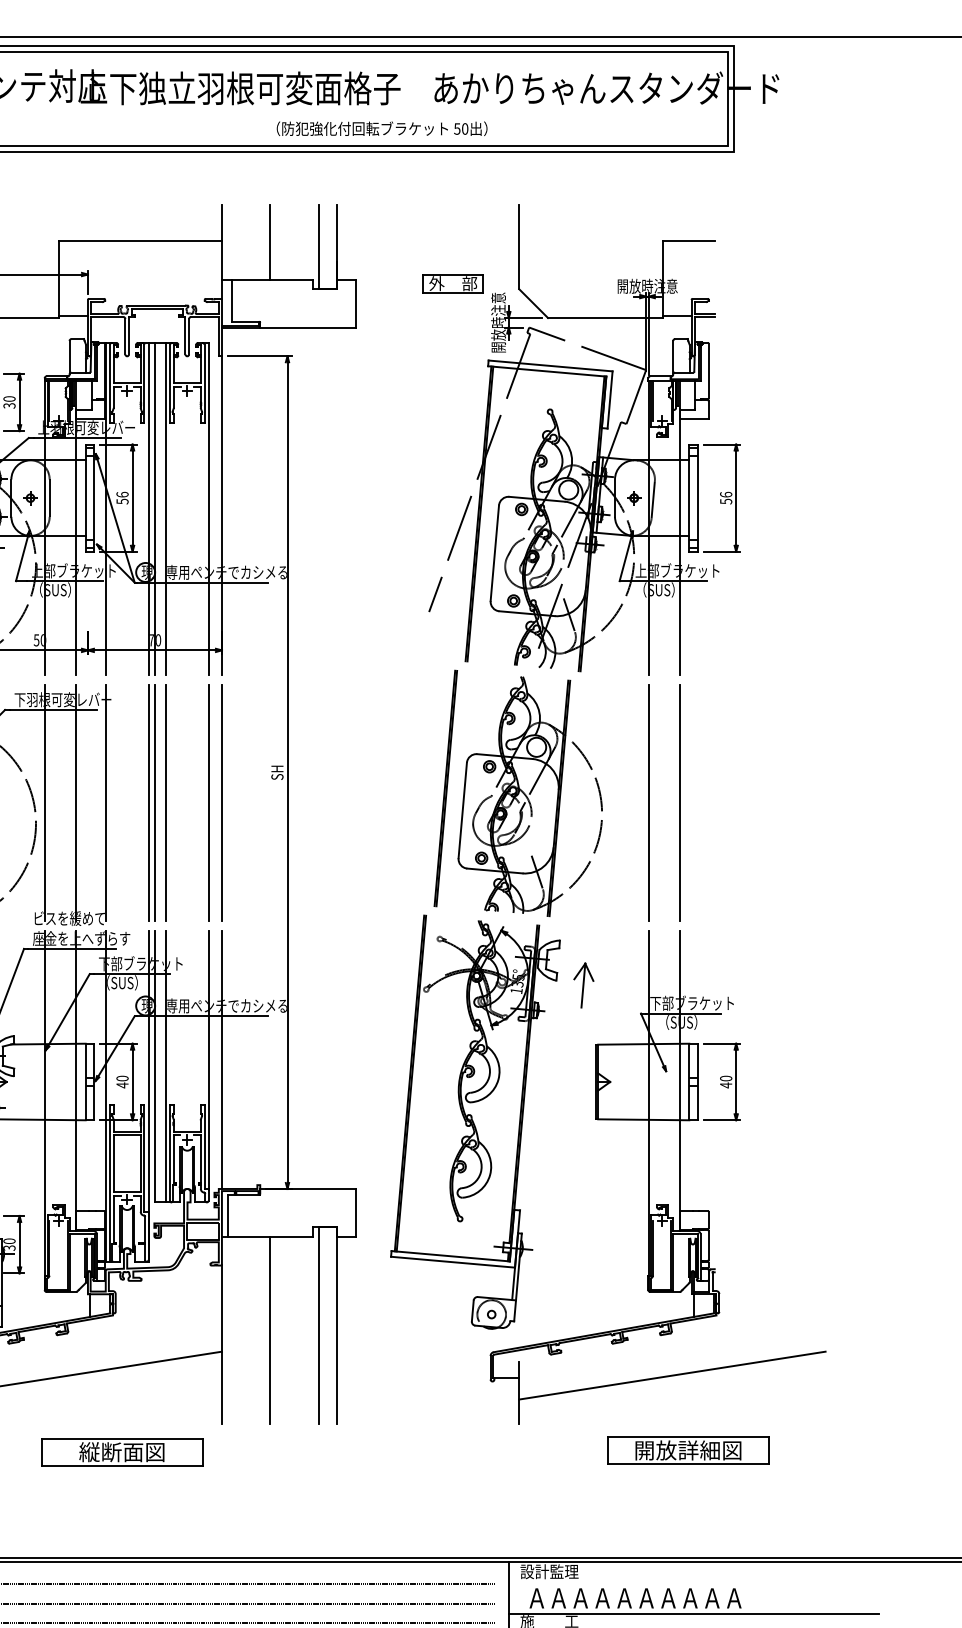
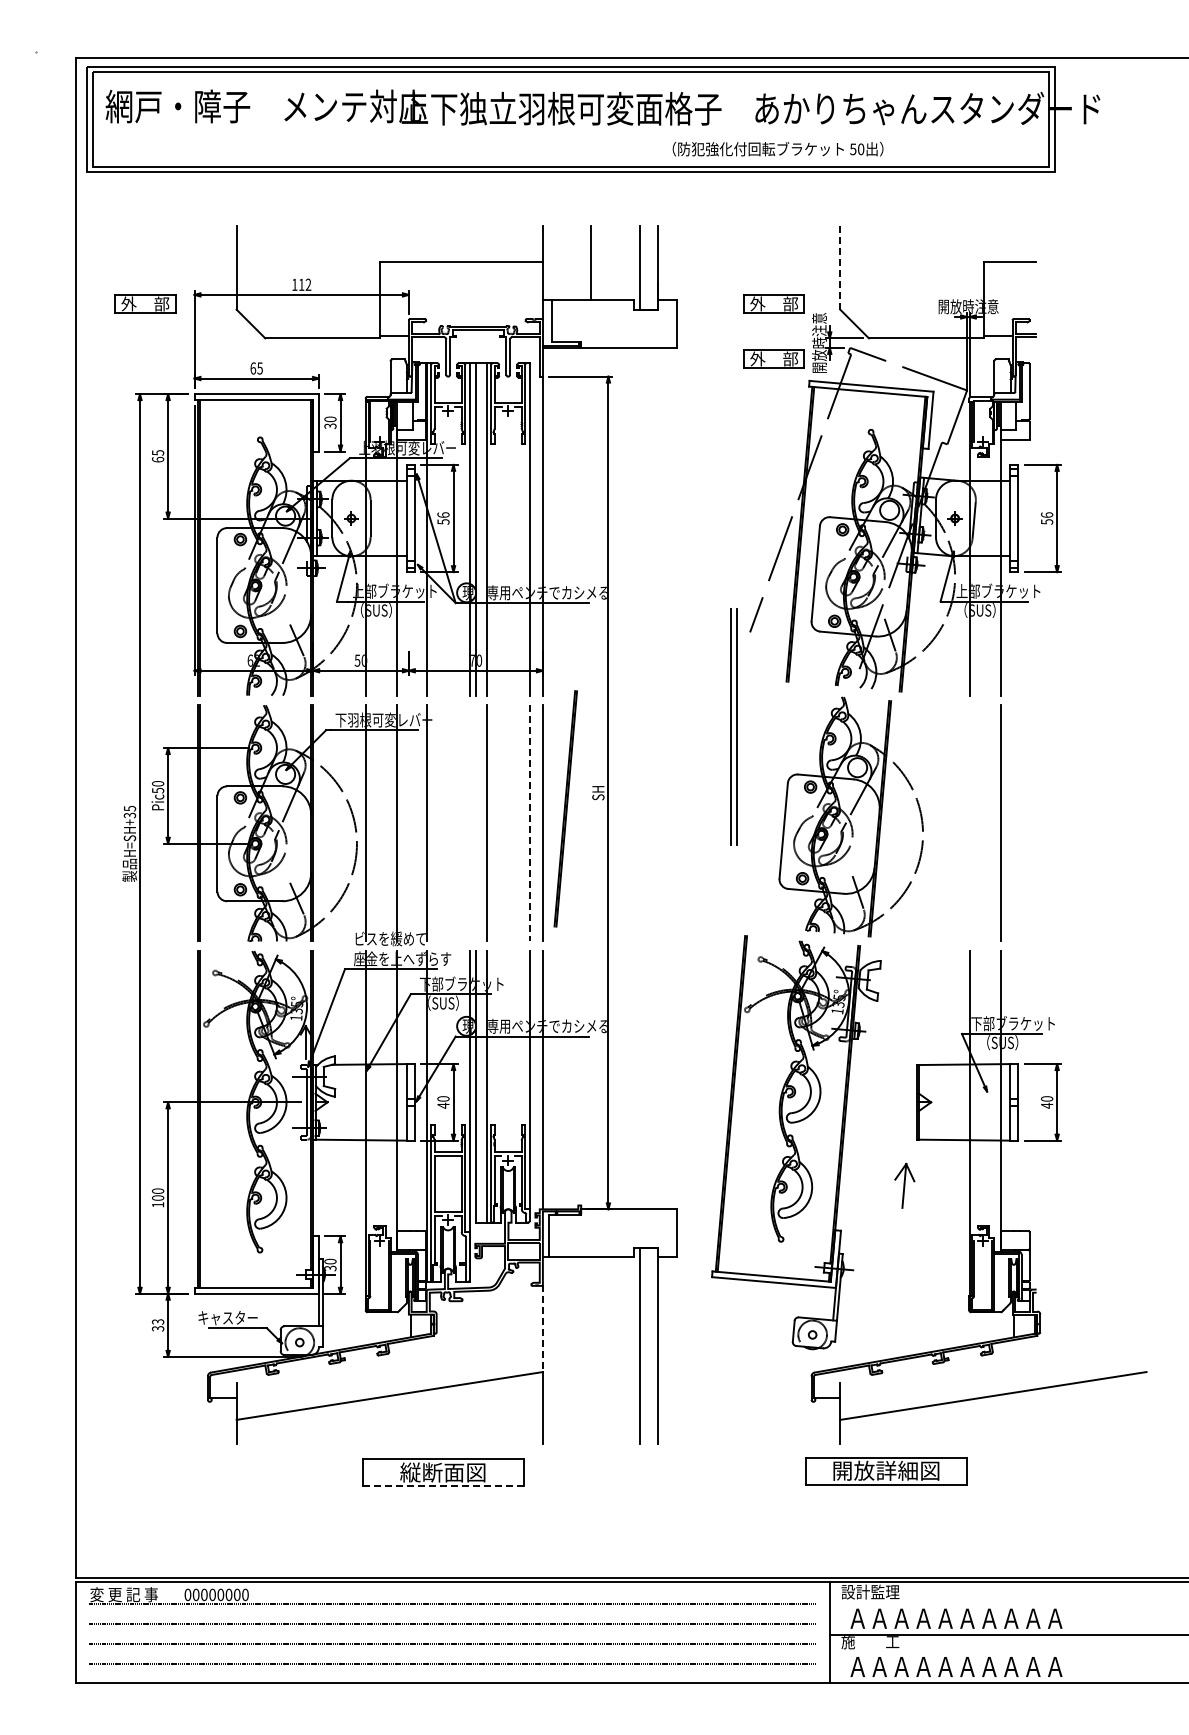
text: (381, 129) -> (777, 149), moved
line: (519, 247) -> (840, 267), solid -> dashed
part: (452, 338) -> (773, 358), added
part: (445, 788) -> (565, 808), moved
part: (151, 802) -> (733, 726), moved
line: (208, 803) -> (529, 823), solid -> dashed
line: (648, 803) -> (969, 823), removed
part: (583, 985) -> (904, 1185), moved
line: (221, 1308) -> (542, 1328), solid -> dashed
line: (269, 1330) -> (590, 1350), removed
part: (688, 1451) -> (886, 1471), moved
line: (122, 1466) -> (443, 1486), solid -> dashed

